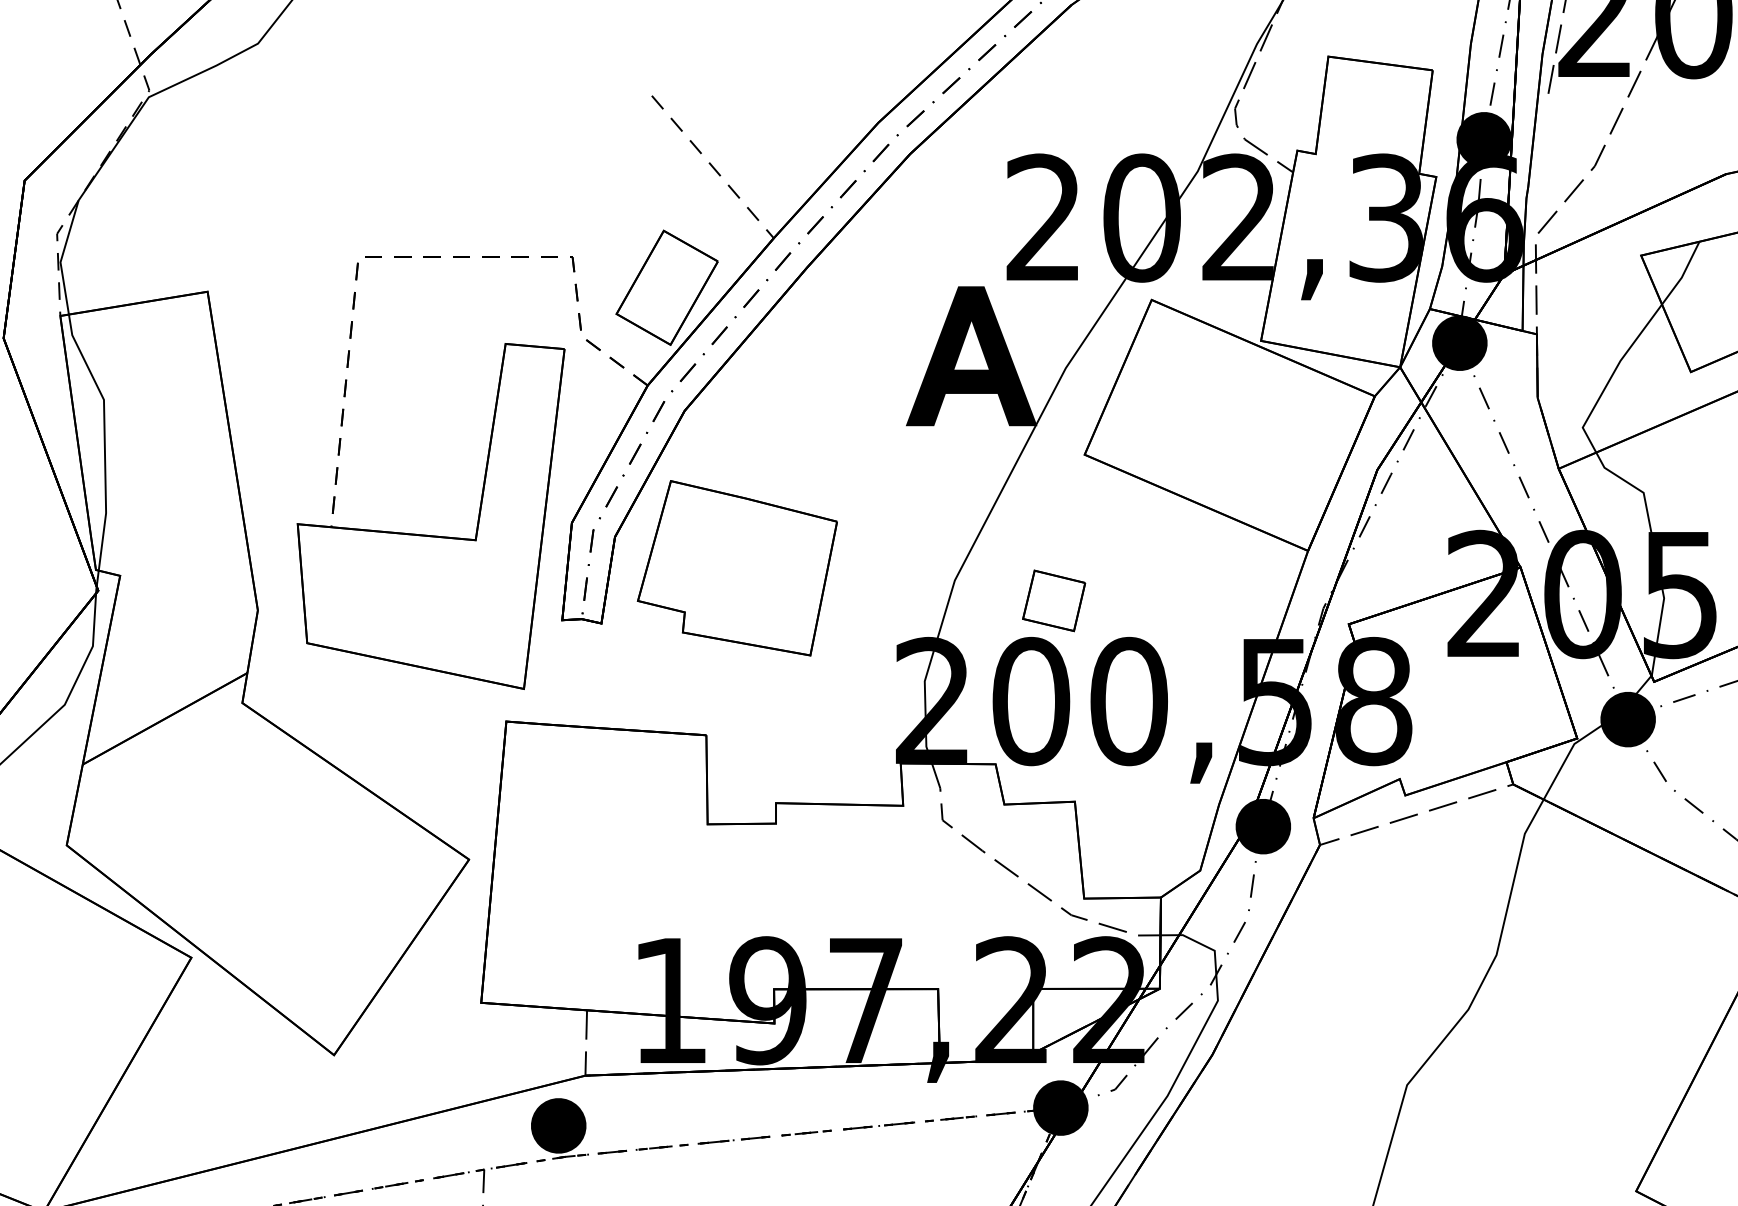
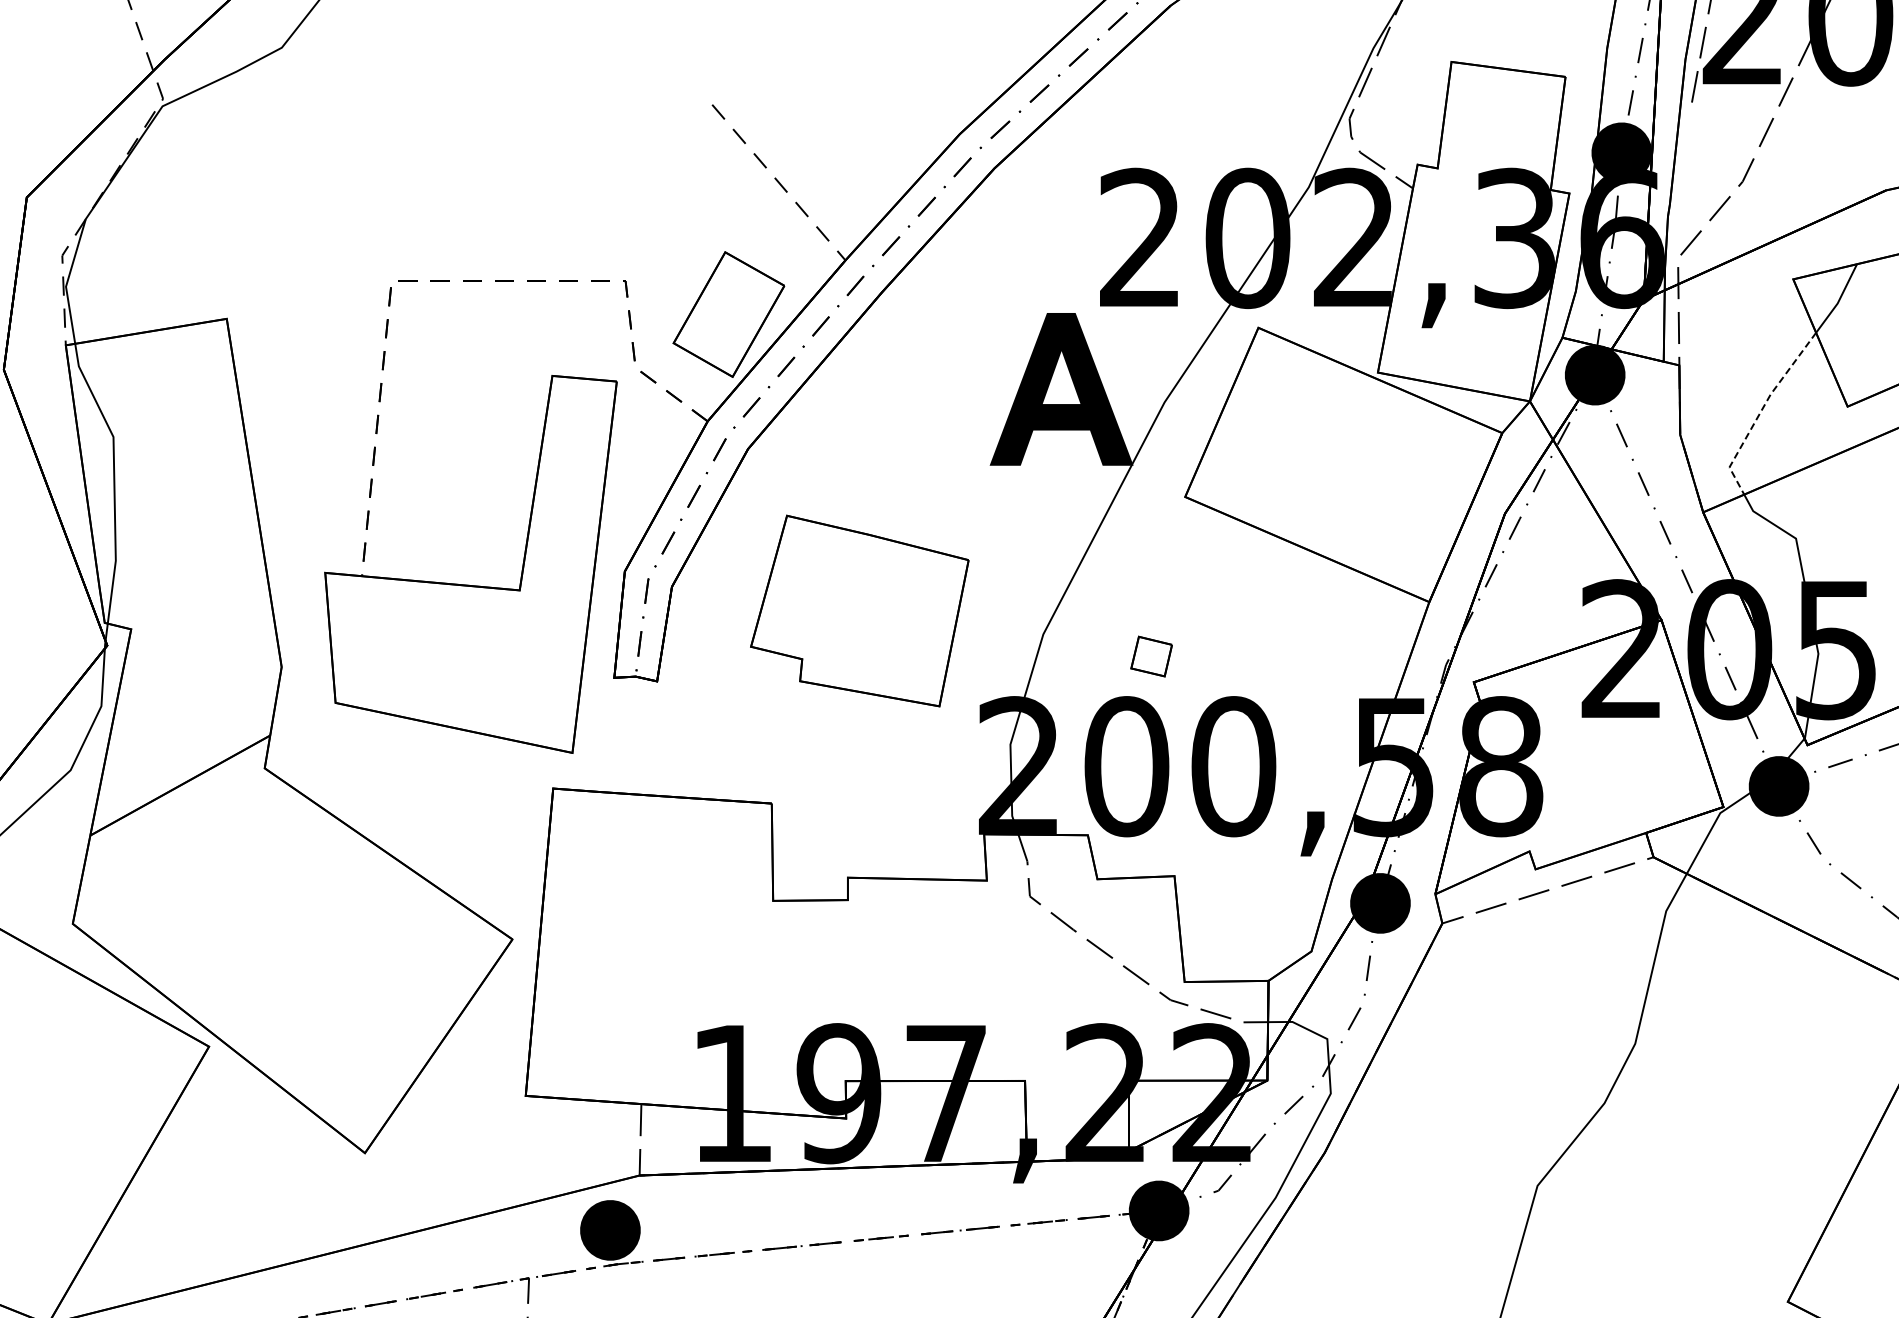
line: (1612, 375) -> (1761, 410), solid -> dashed
part: (737, 567) -> (859, 610), moved
part: (1053, 600) -> (1151, 656), size x0.6

